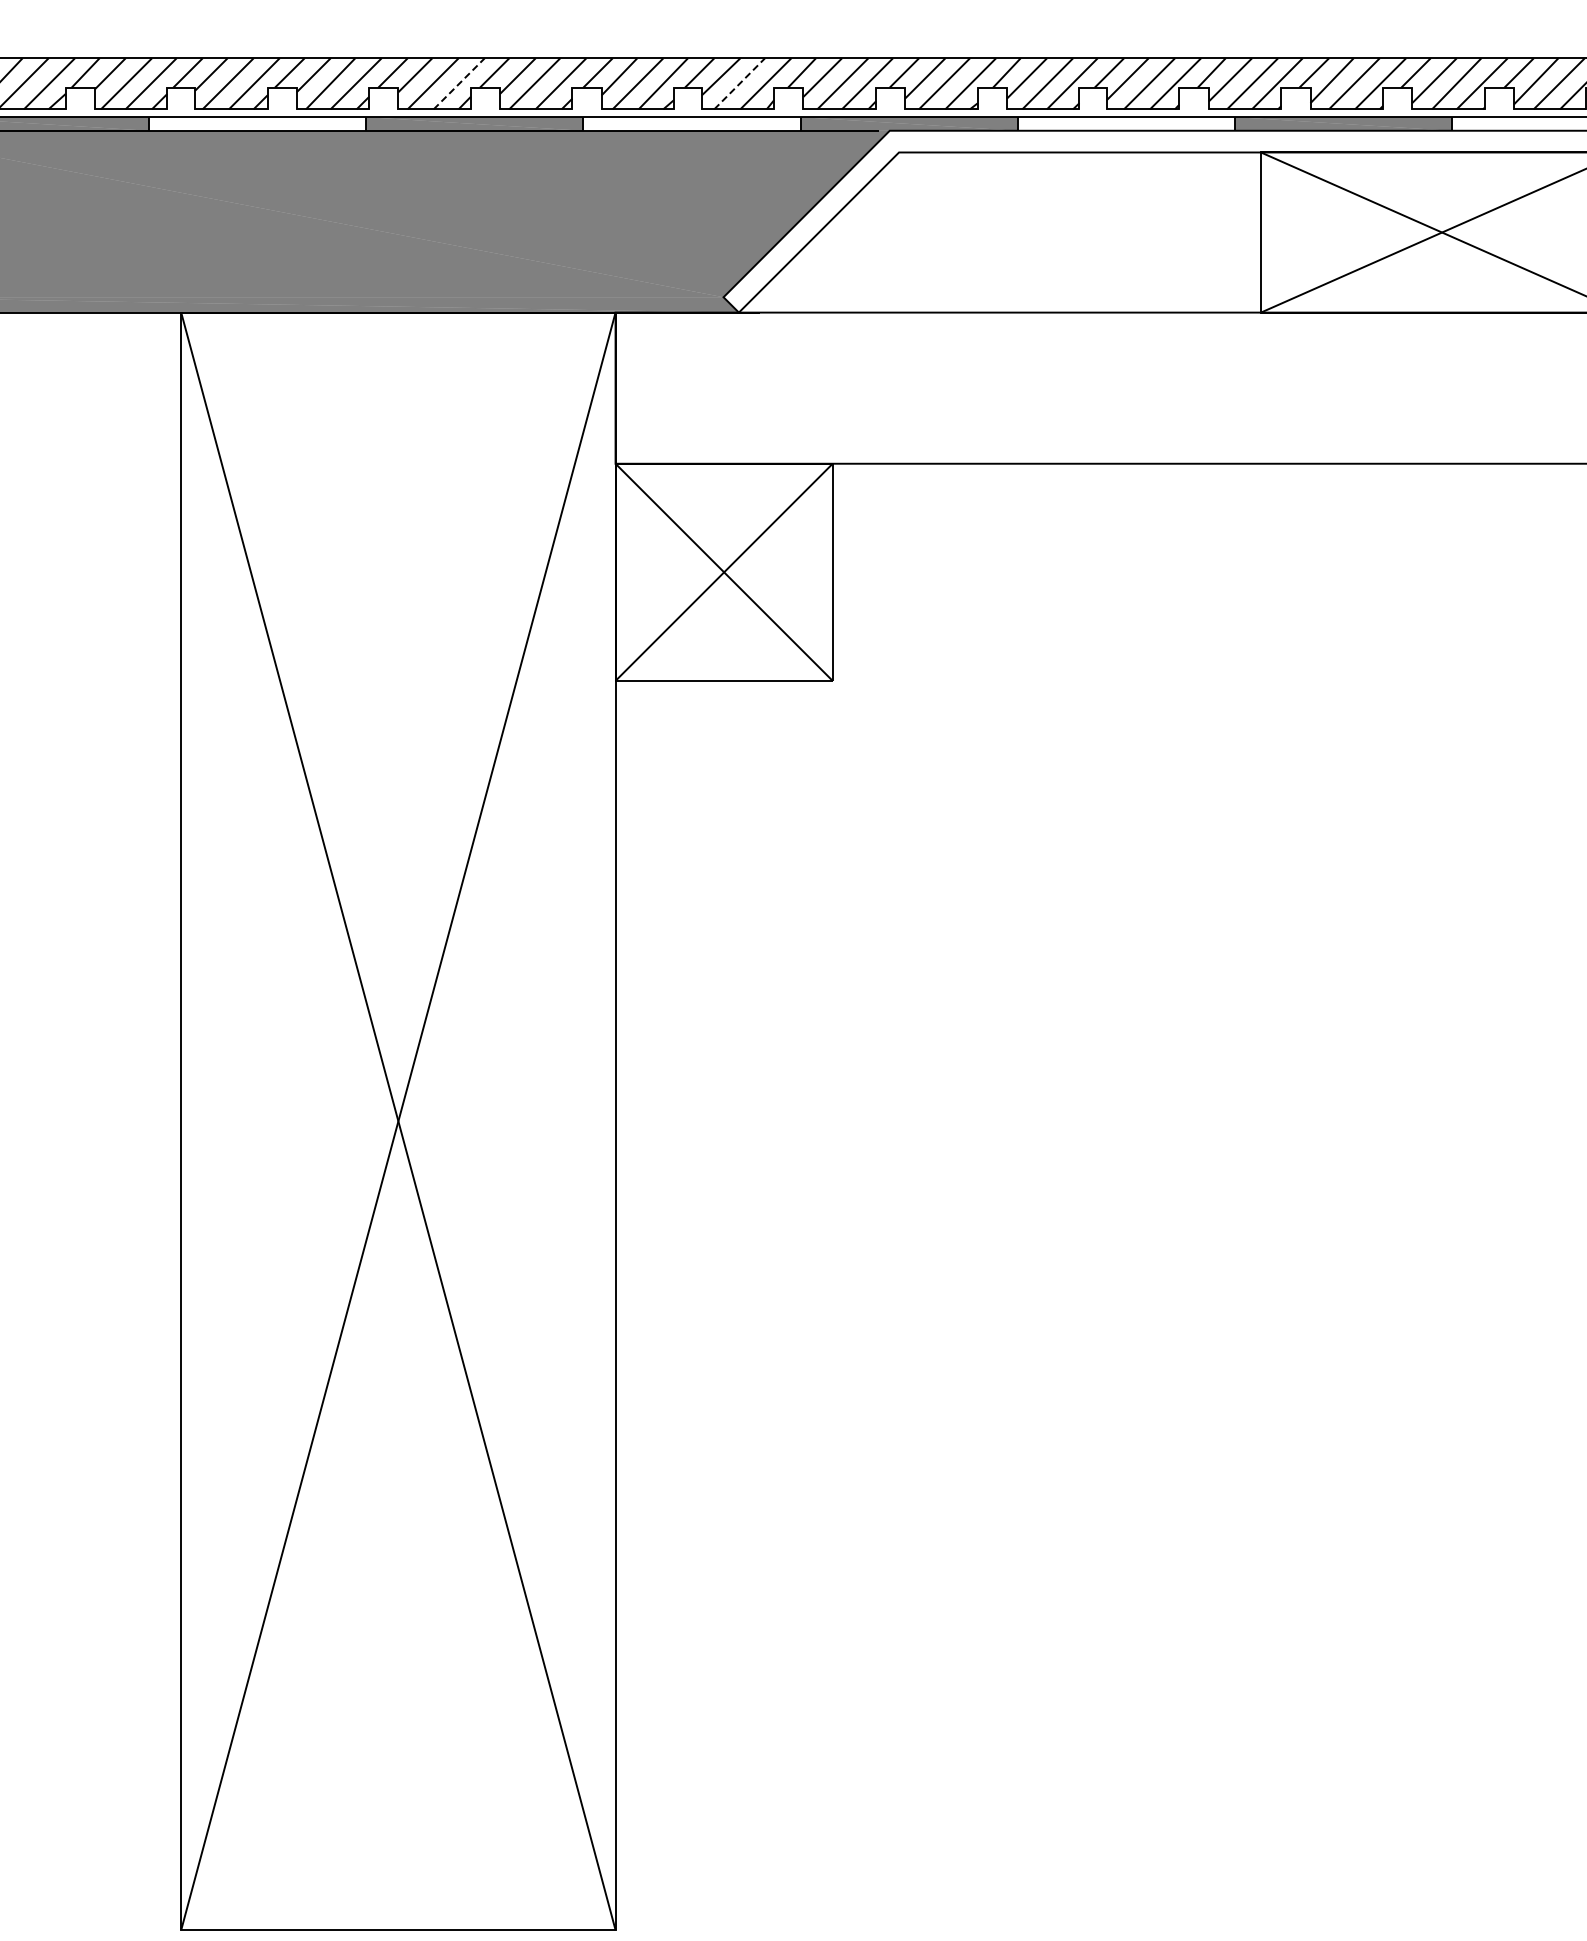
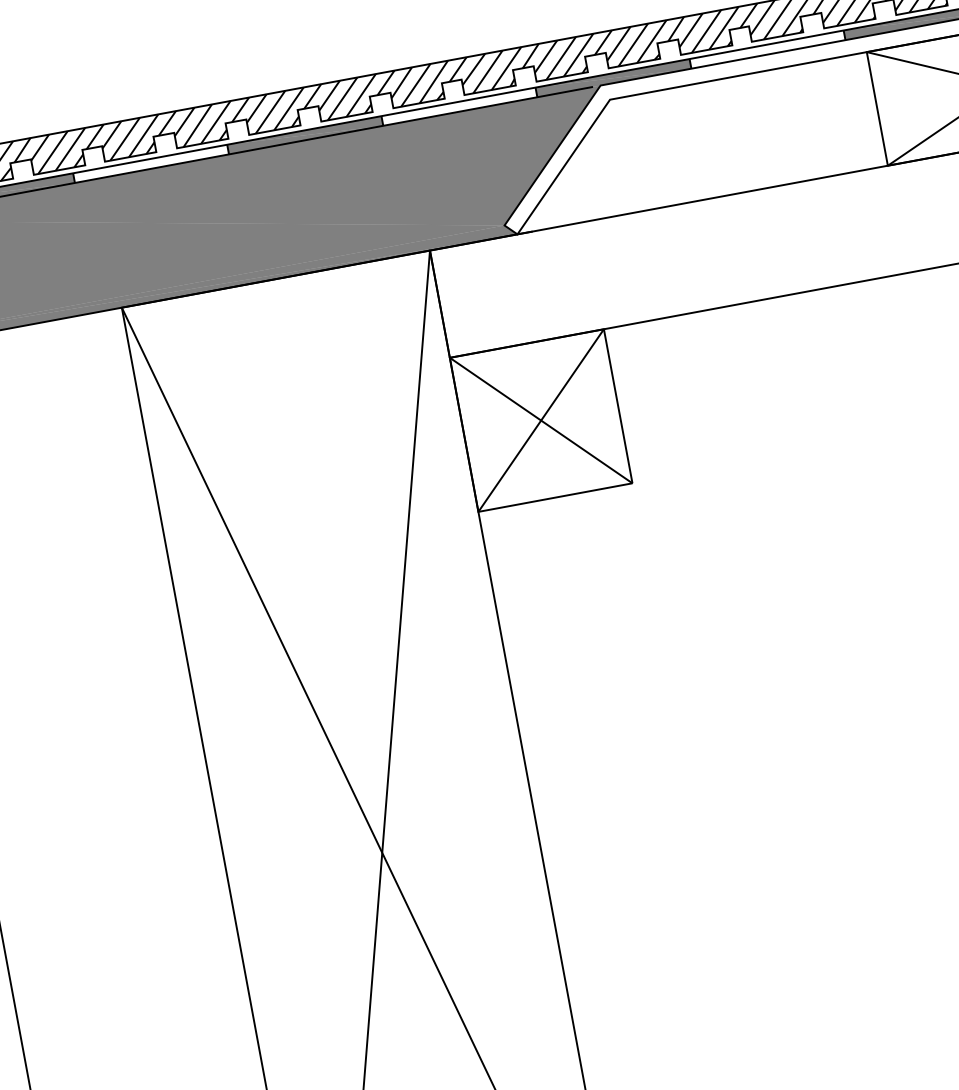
line: (459, 83) -> (289, 108), dashed -> solid
line: (739, 83) -> (487, 71), dashed -> solid

